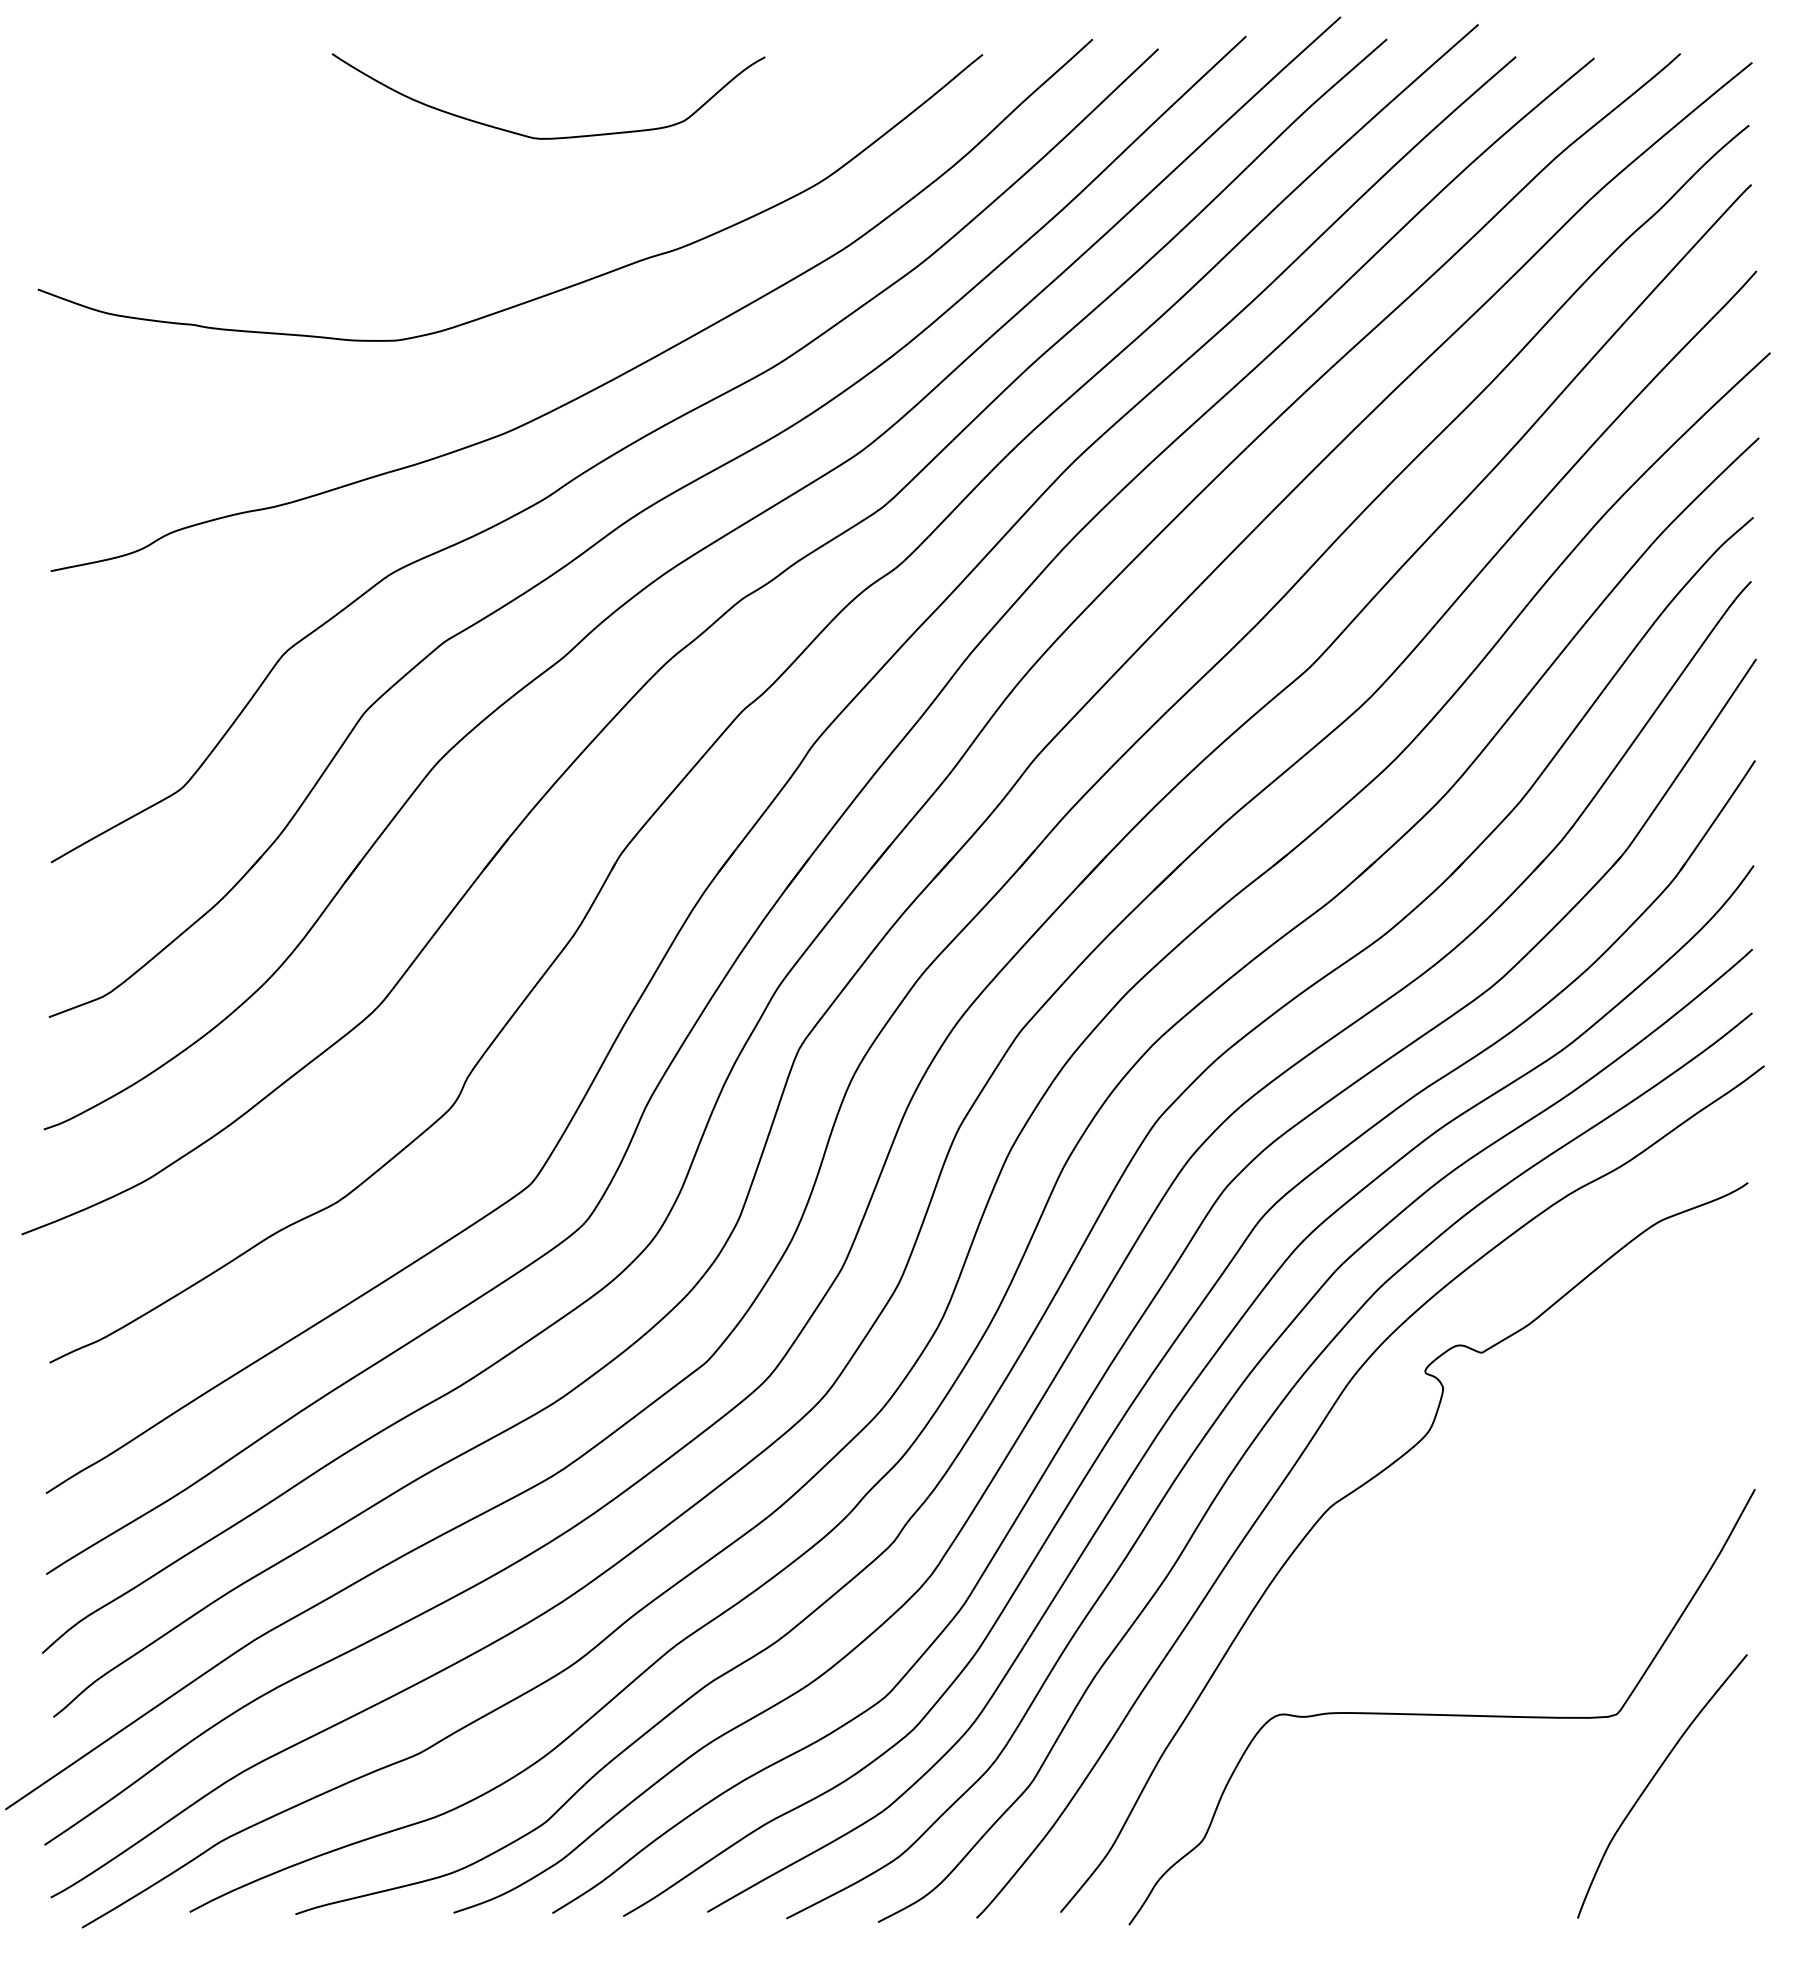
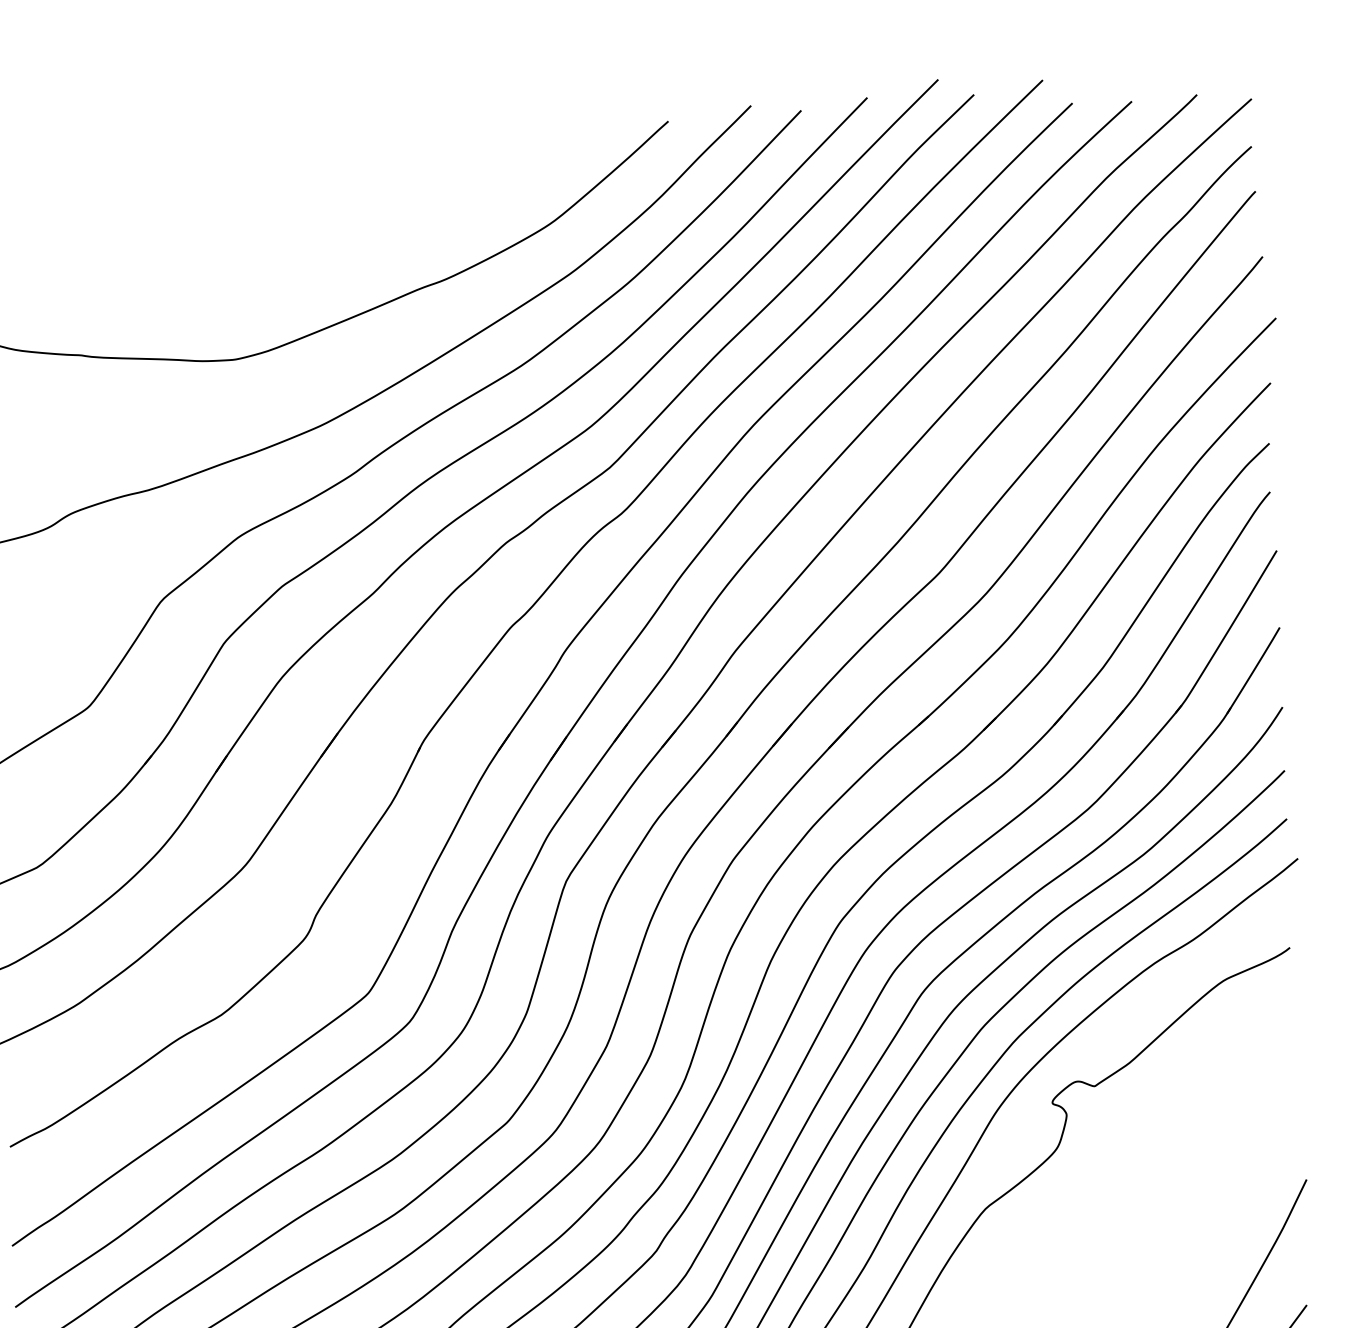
curve: (548, 137) -> (342, 200), removed

